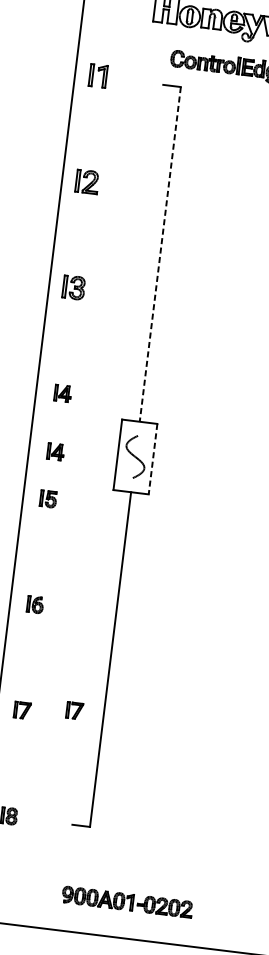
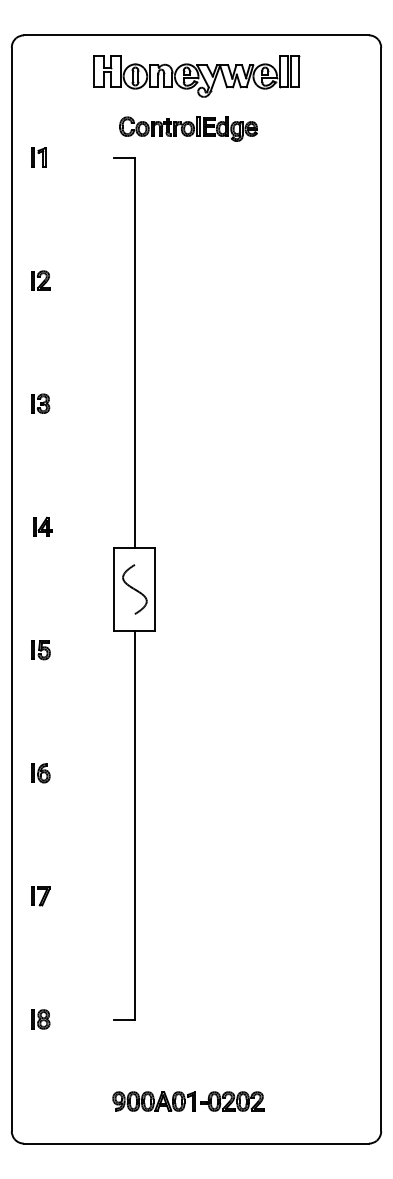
part: (98, 76) -> (38, 157), size x0.71
part: (86, 181) -> (40, 280), size x0.71
line: (159, 254) -> (134, 353), dashed -> solid
part: (73, 287) -> (40, 403), size x0.71
part: (55, 451) -> (42, 594), removed
line: (153, 459) -> (155, 589), dashed -> solid
part: (74, 710) -> (100, 889), removed

